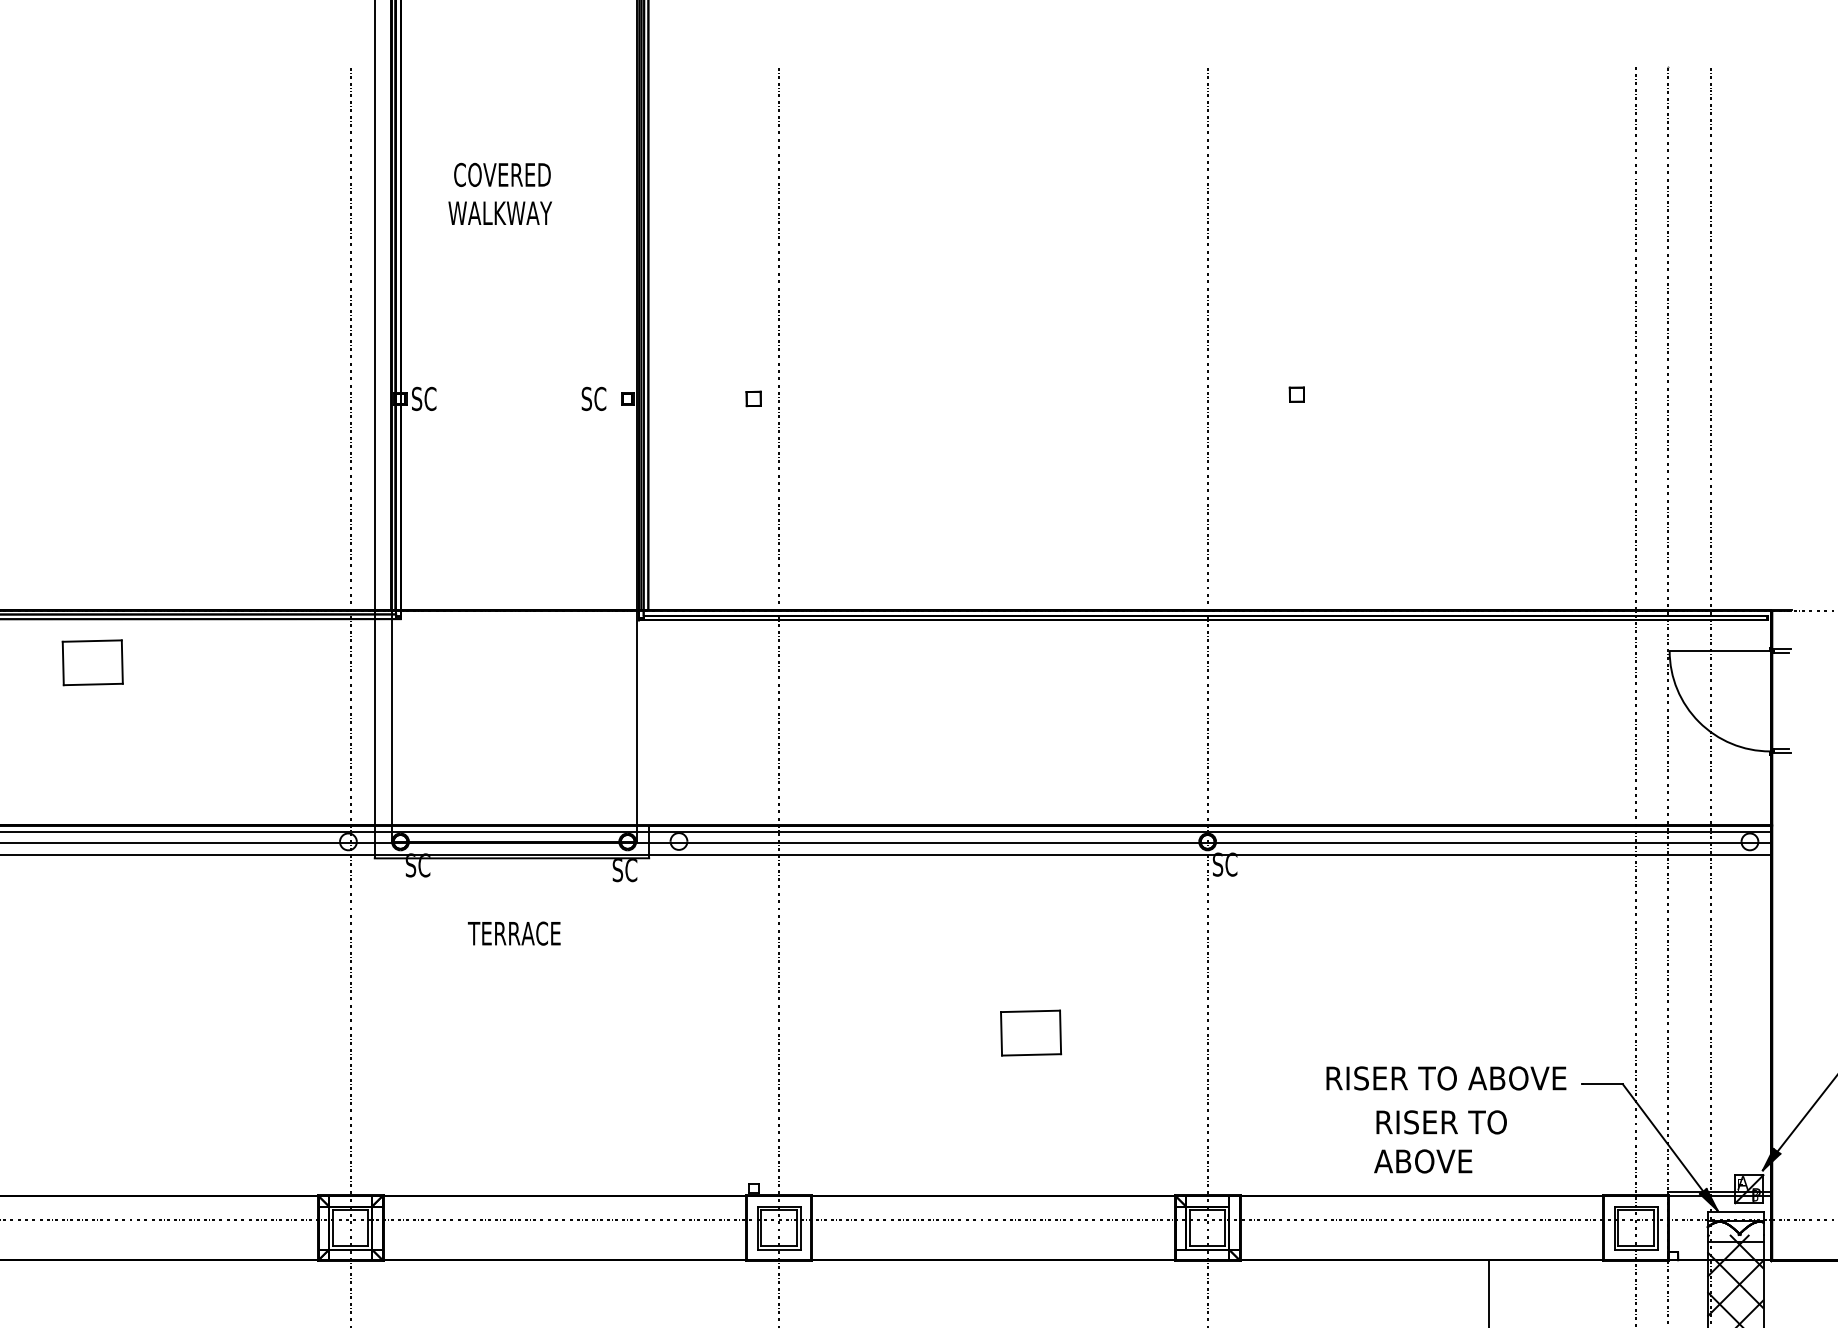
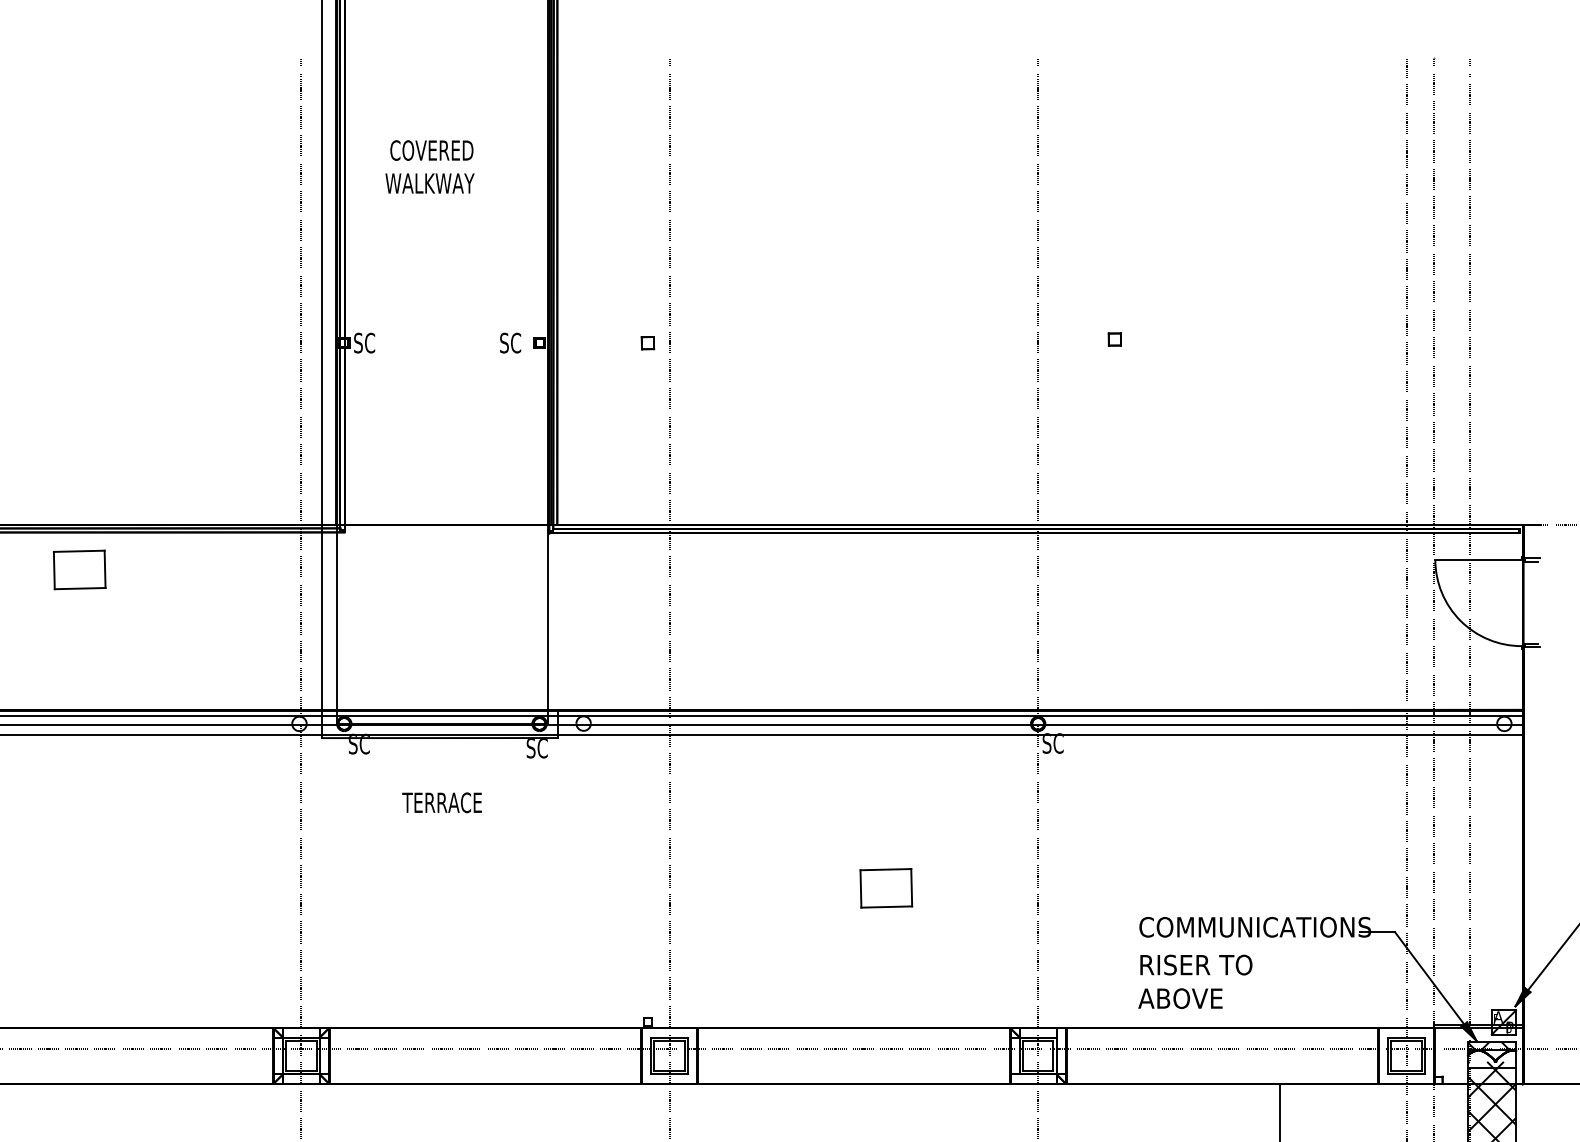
text: (1459, 1078) -> (1254, 927), RISER TO ABOVE -> COMMUNICATIONS
text: (1440, 1141) -> (1195, 981), moved
hatch: (1735, 1215) -> (1491, 1045), added

